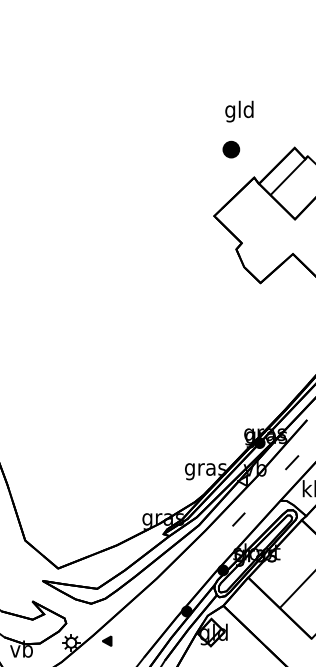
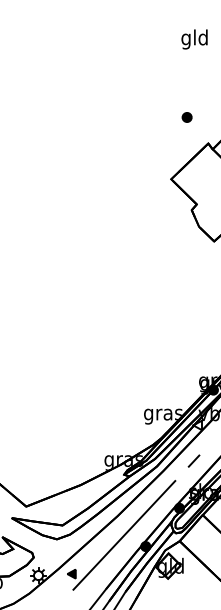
text: (239, 111) -> (194, 39), moved
part: (231, 149) -> (187, 117), size x0.62
line: (163, 599) -> (124, 535), added

